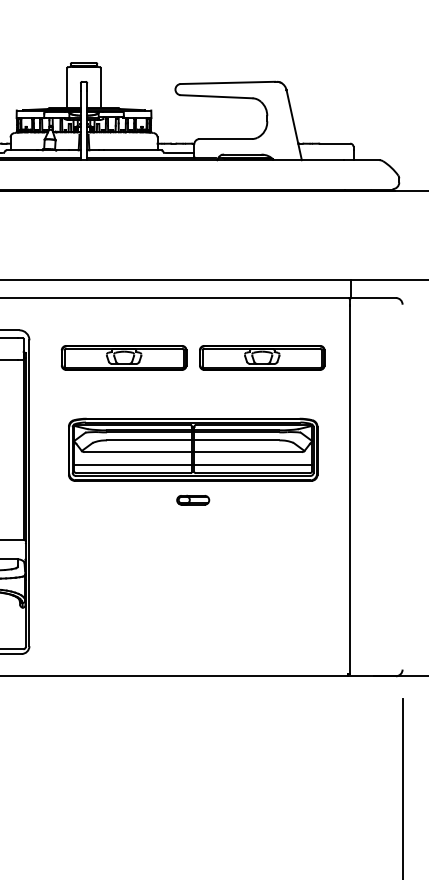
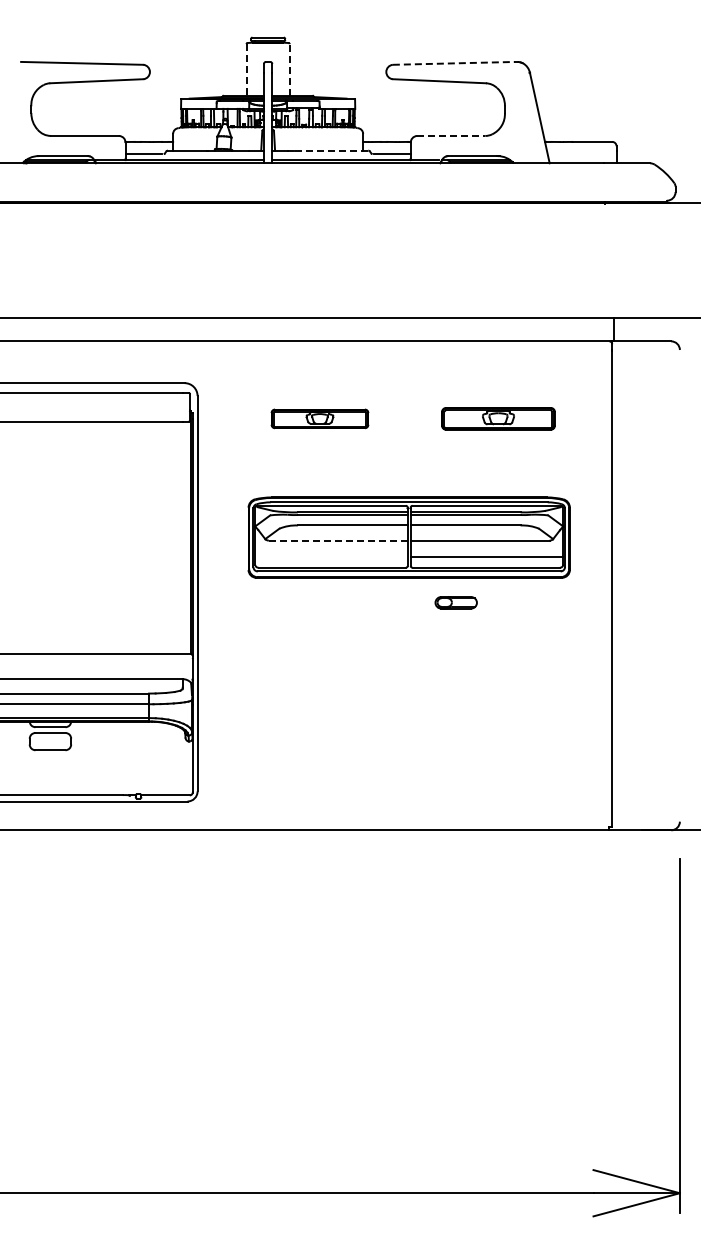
line: (228, 83) -> (454, 63), solid -> dashed
line: (67, 87) -> (246, 69), solid -> dashed
line: (100, 87) -> (289, 69), solid -> dashed
line: (225, 138) -> (451, 135), solid -> dashed
line: (132, 150) -> (330, 150), solid -> dashed
part: (123, 357) -> (319, 418), size x0.6
part: (262, 357) -> (498, 418), size x0.7
line: (137, 452) -> (337, 540), solid -> dashed
line: (133, 465) -> (331, 557), removed
part: (192, 500) -> (455, 602), moved

